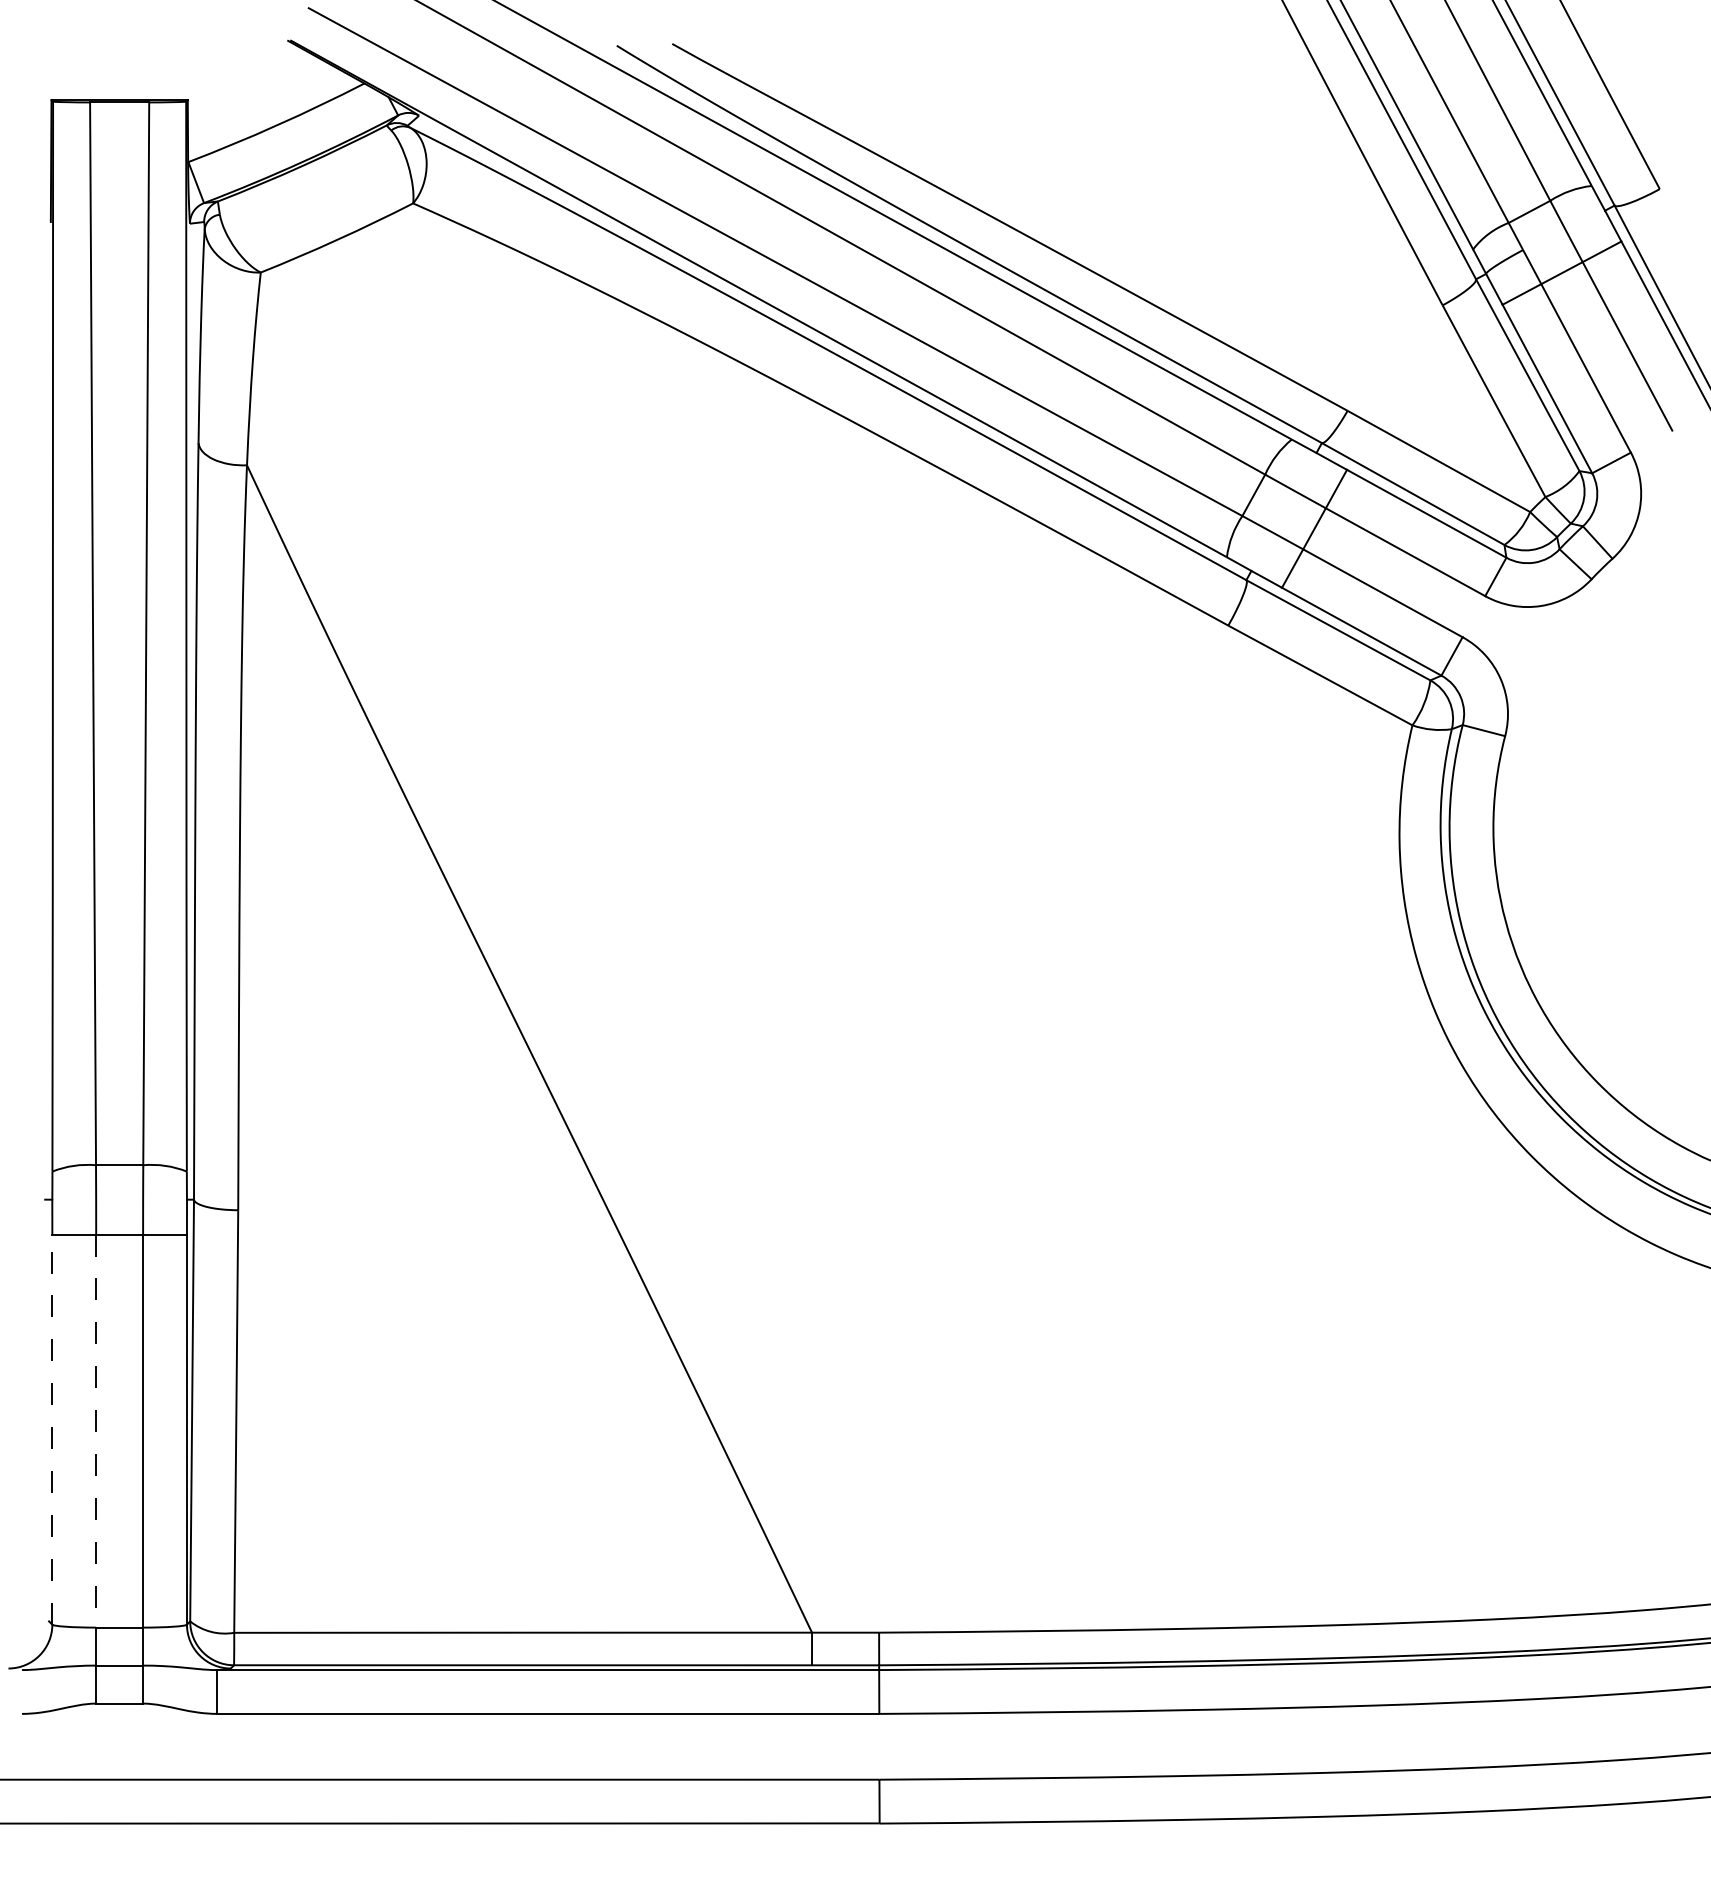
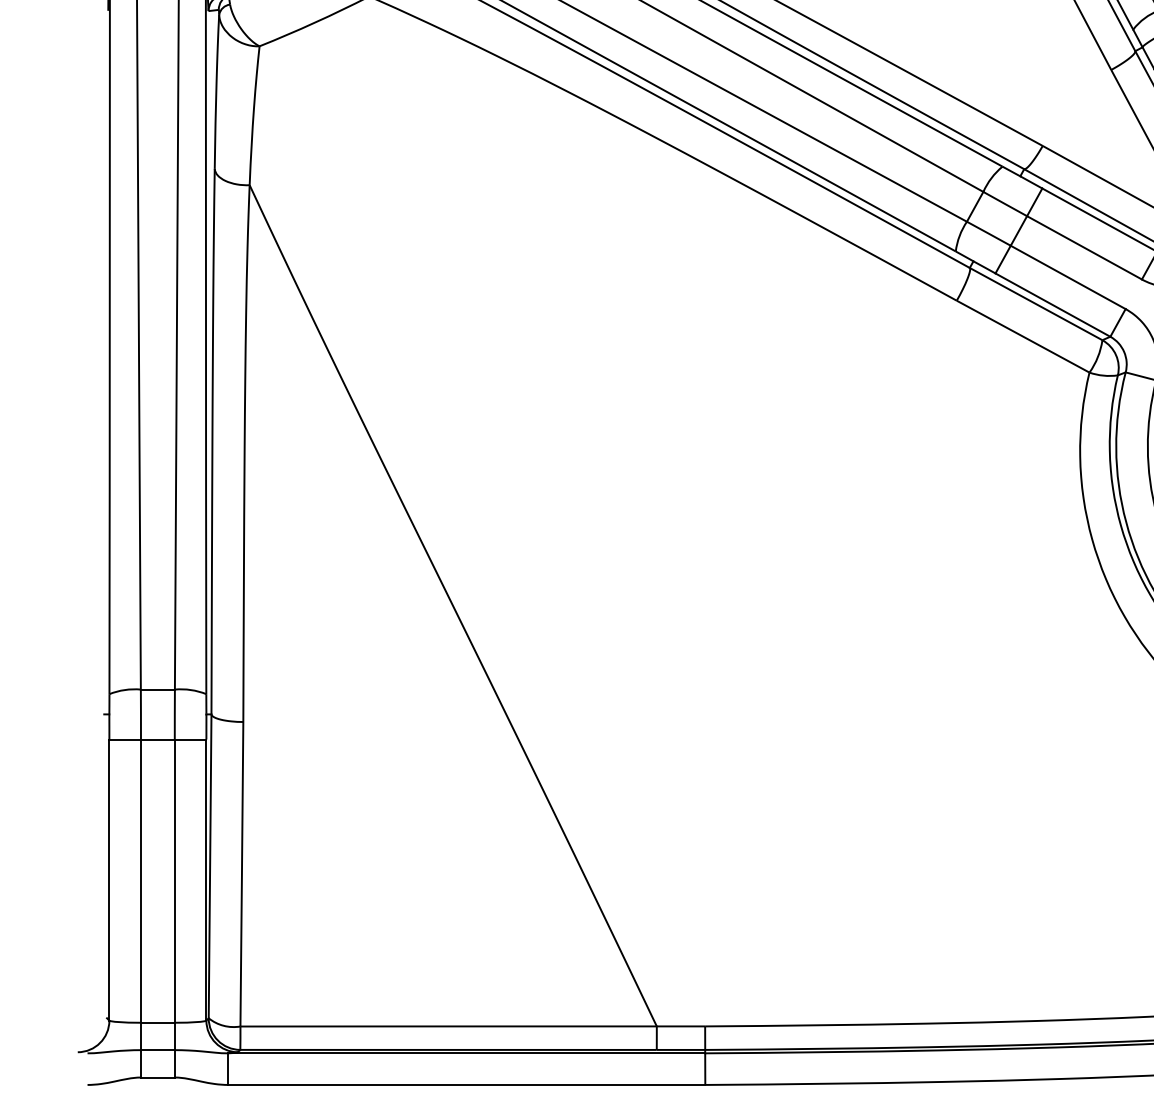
line: (52, 1429) -> (109, 880), dashed -> solid
line: (96, 1431) -> (141, 881), dashed -> solid

